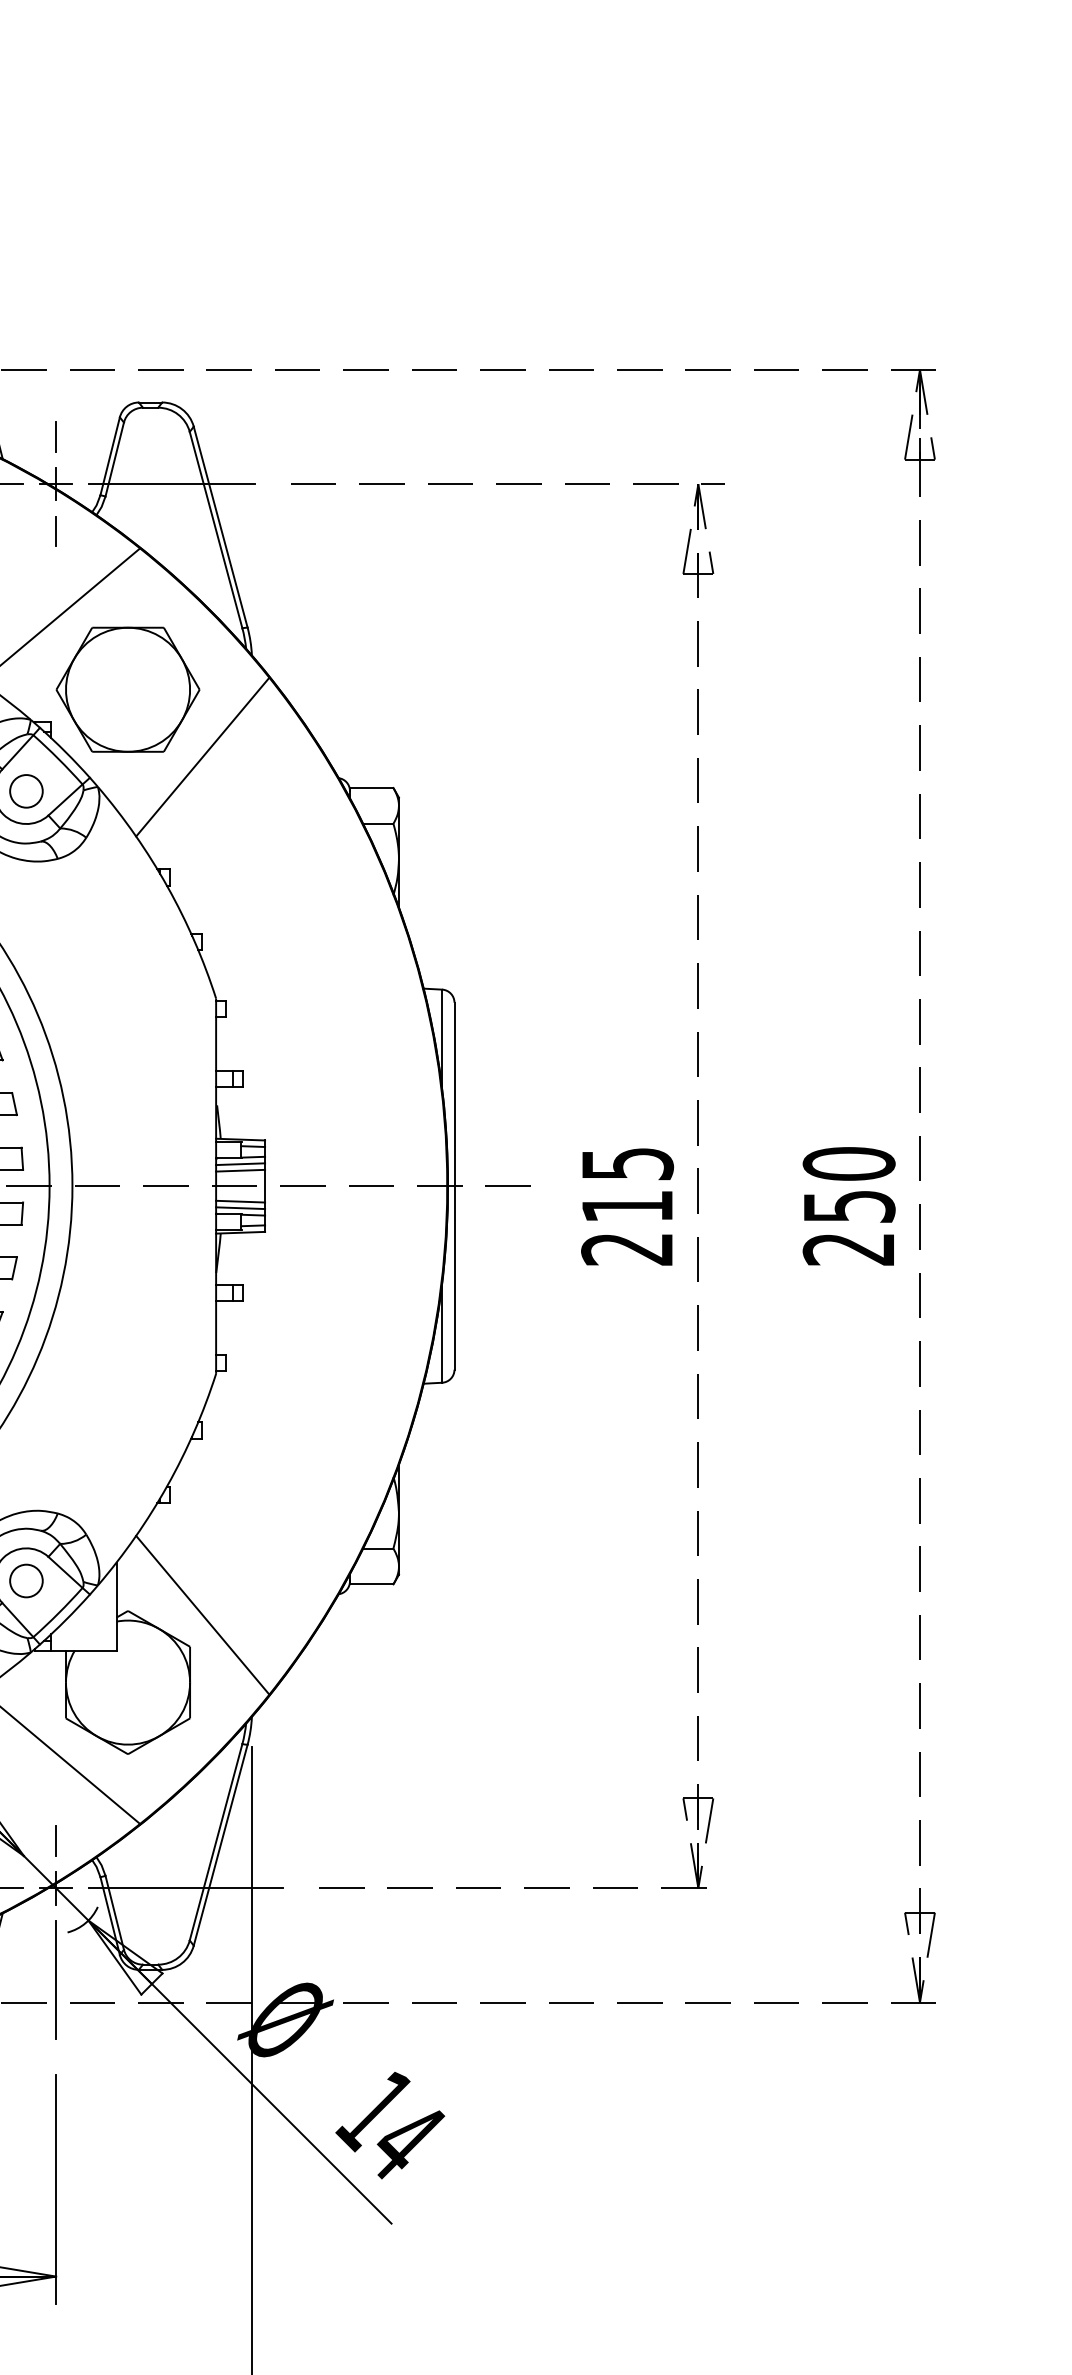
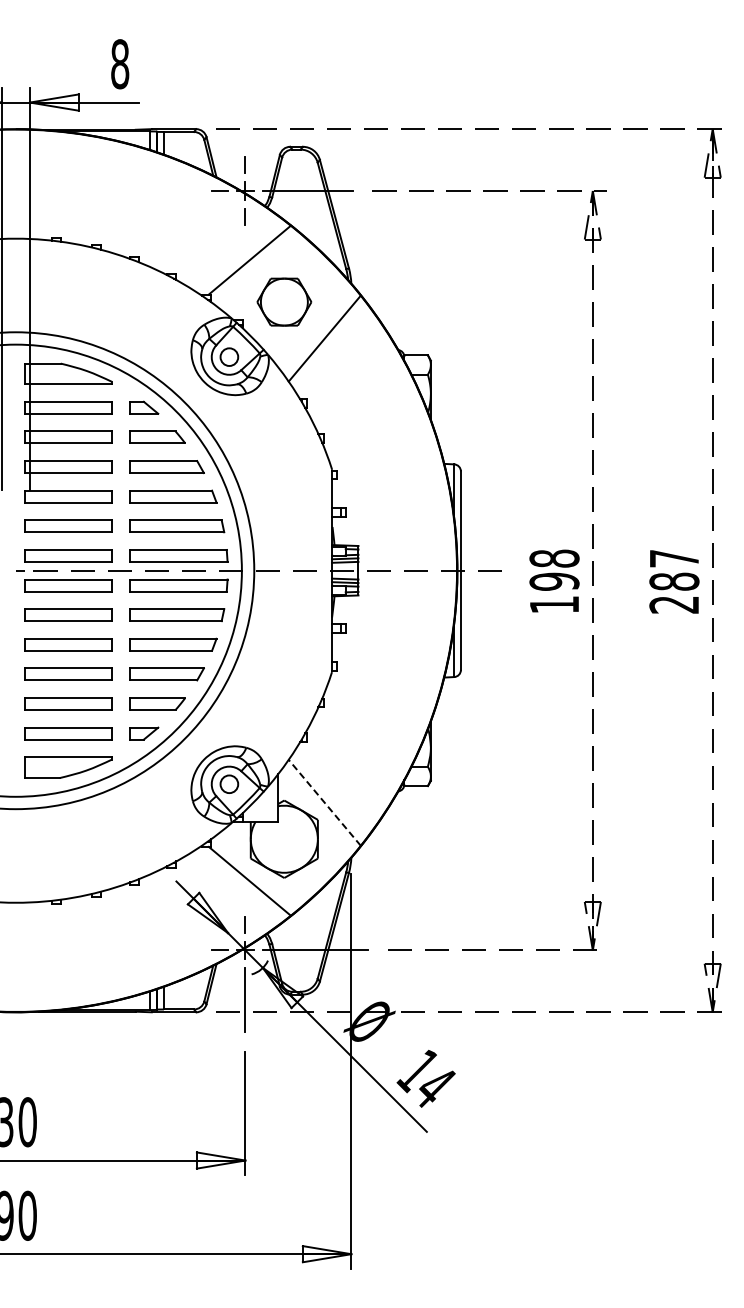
part: (128, 688) -> (284, 301), size x0.7
text: (849, 1183) -> (674, 569), 250 -> 287
text: (627, 1206) -> (554, 581), 215 -> 198
line: (202, 1614) -> (324, 802), solid -> dashed

